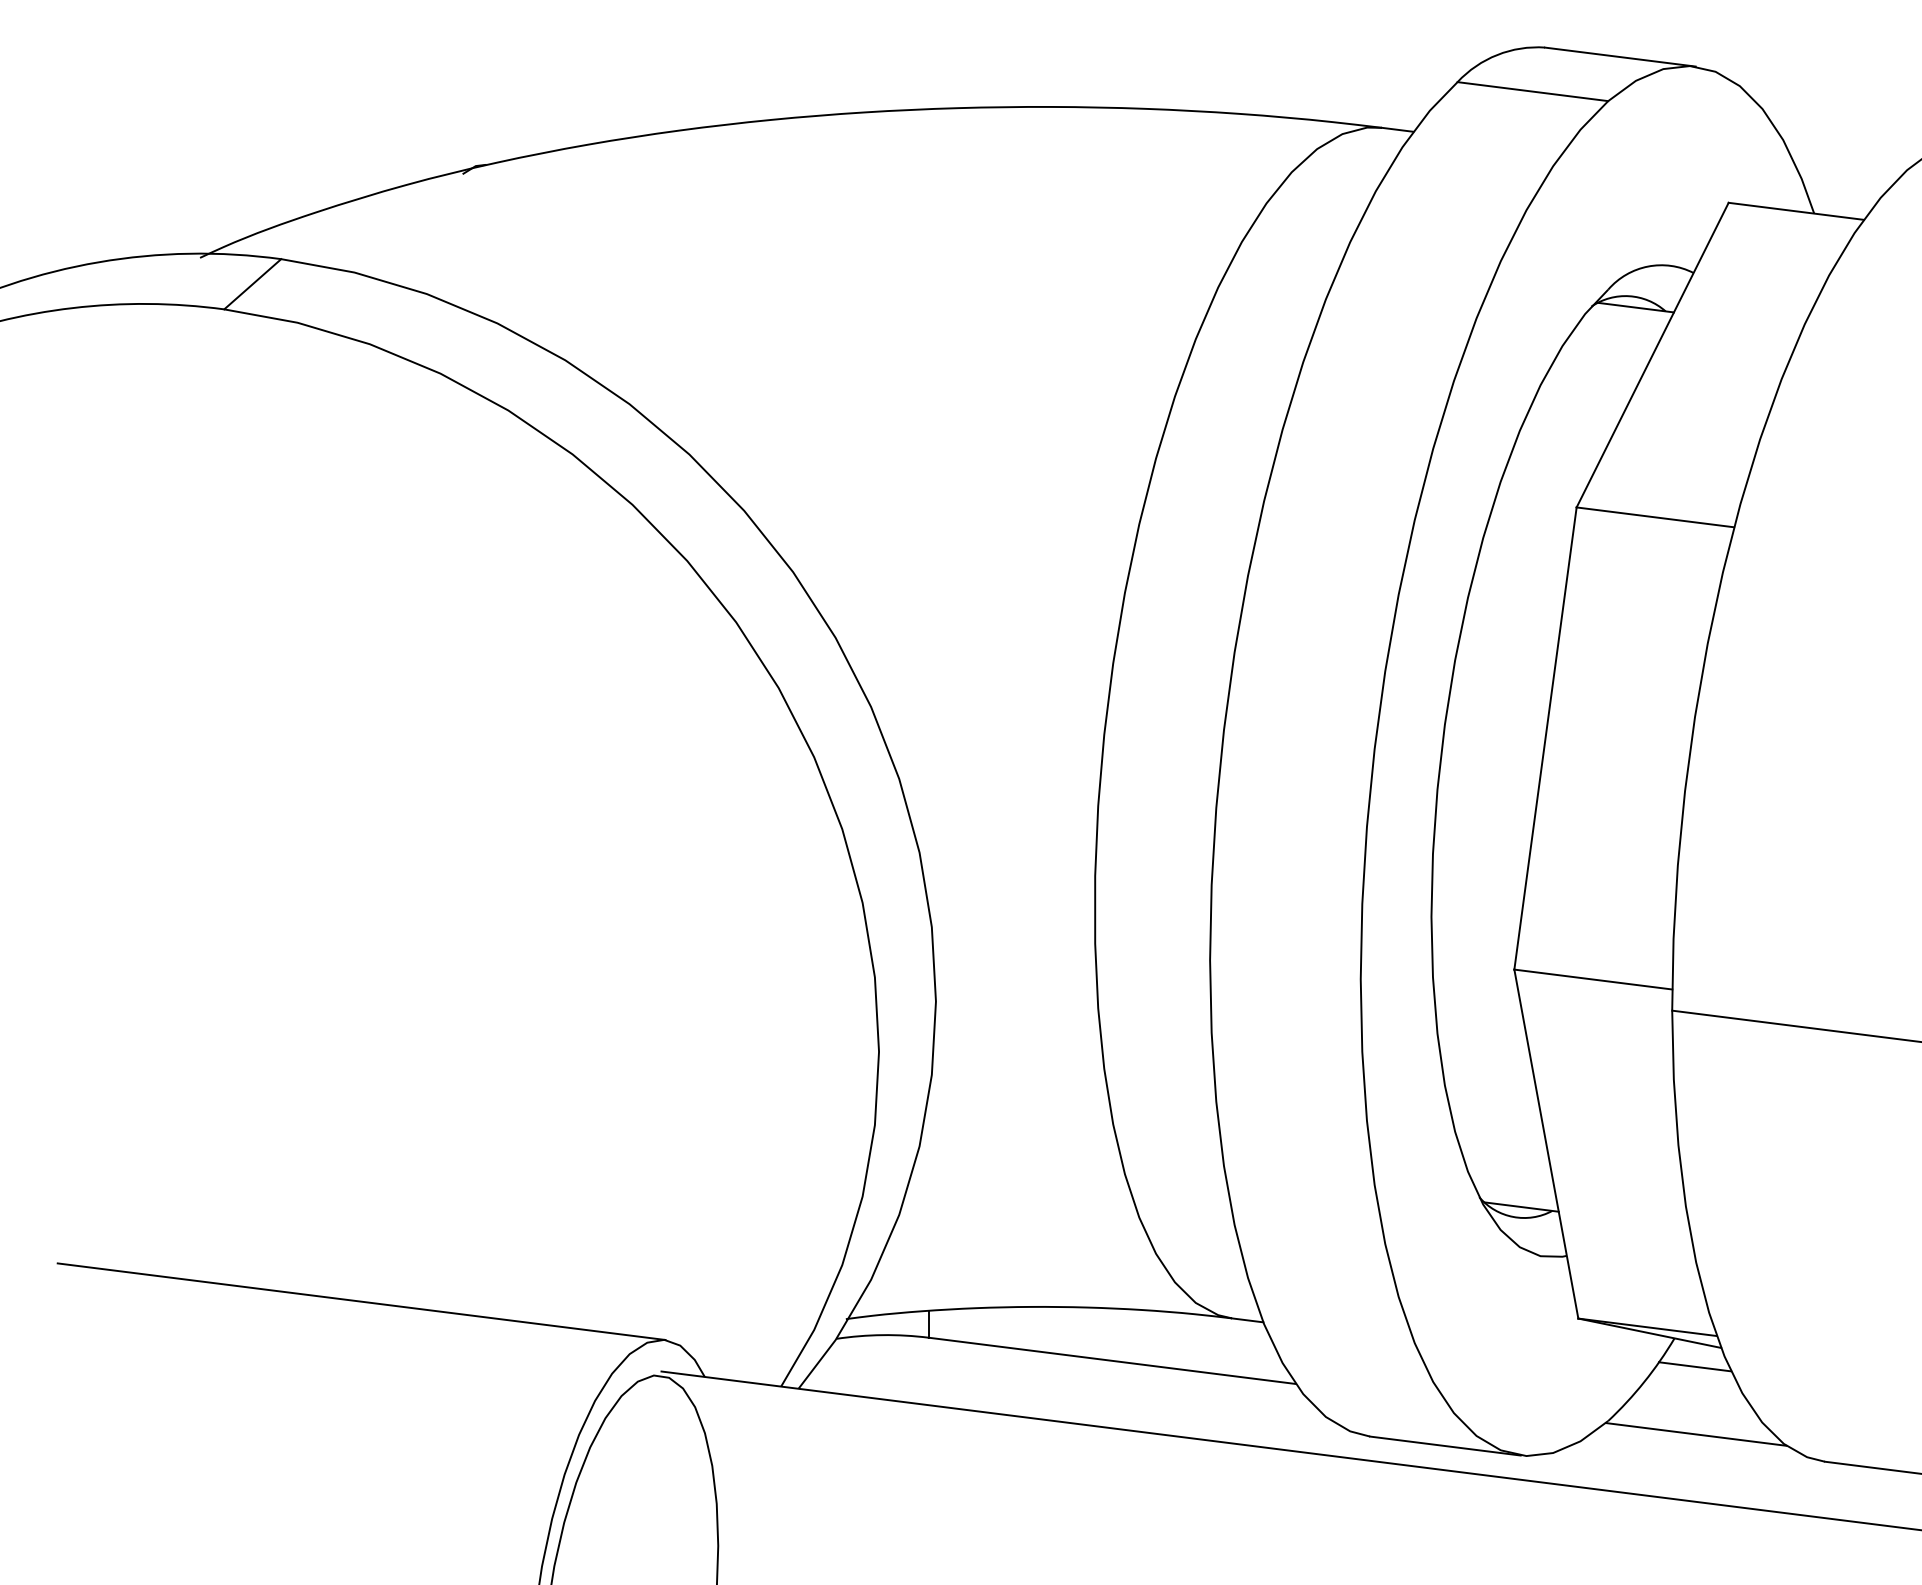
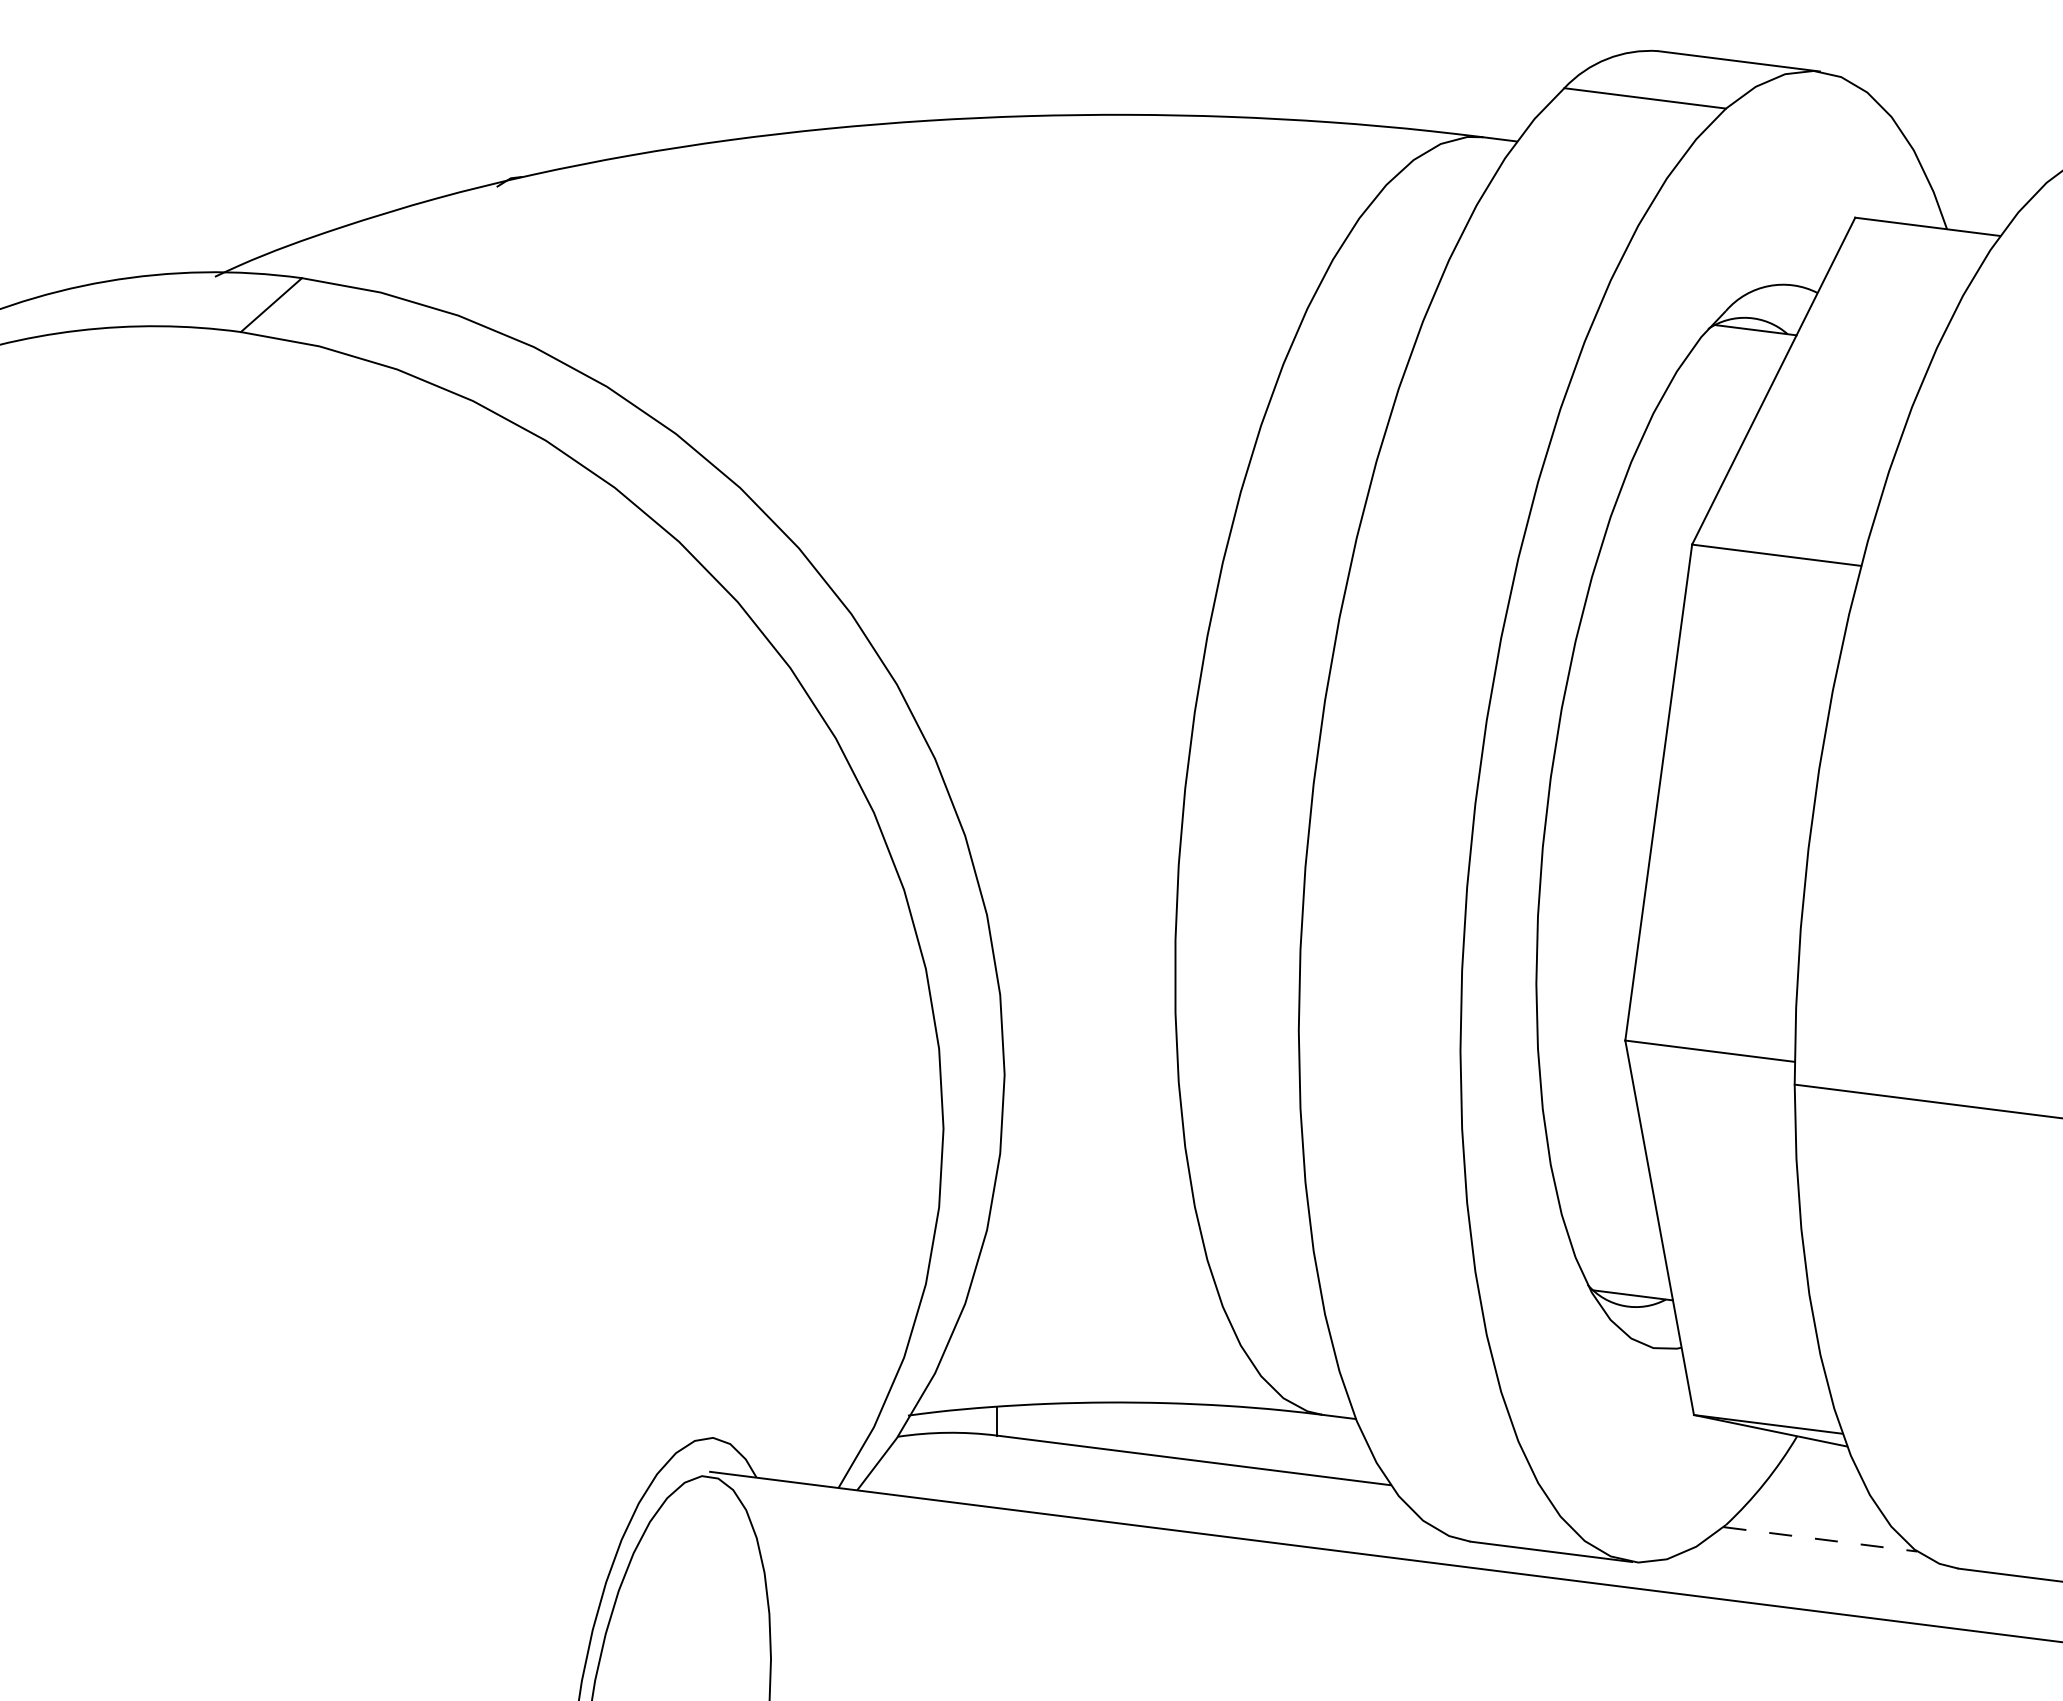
line: (361, 1301) -> (388, 1396), removed
line: (1694, 1366) -> (1818, 1466), removed
line: (1696, 1434) -> (1820, 1539), solid -> dashed

